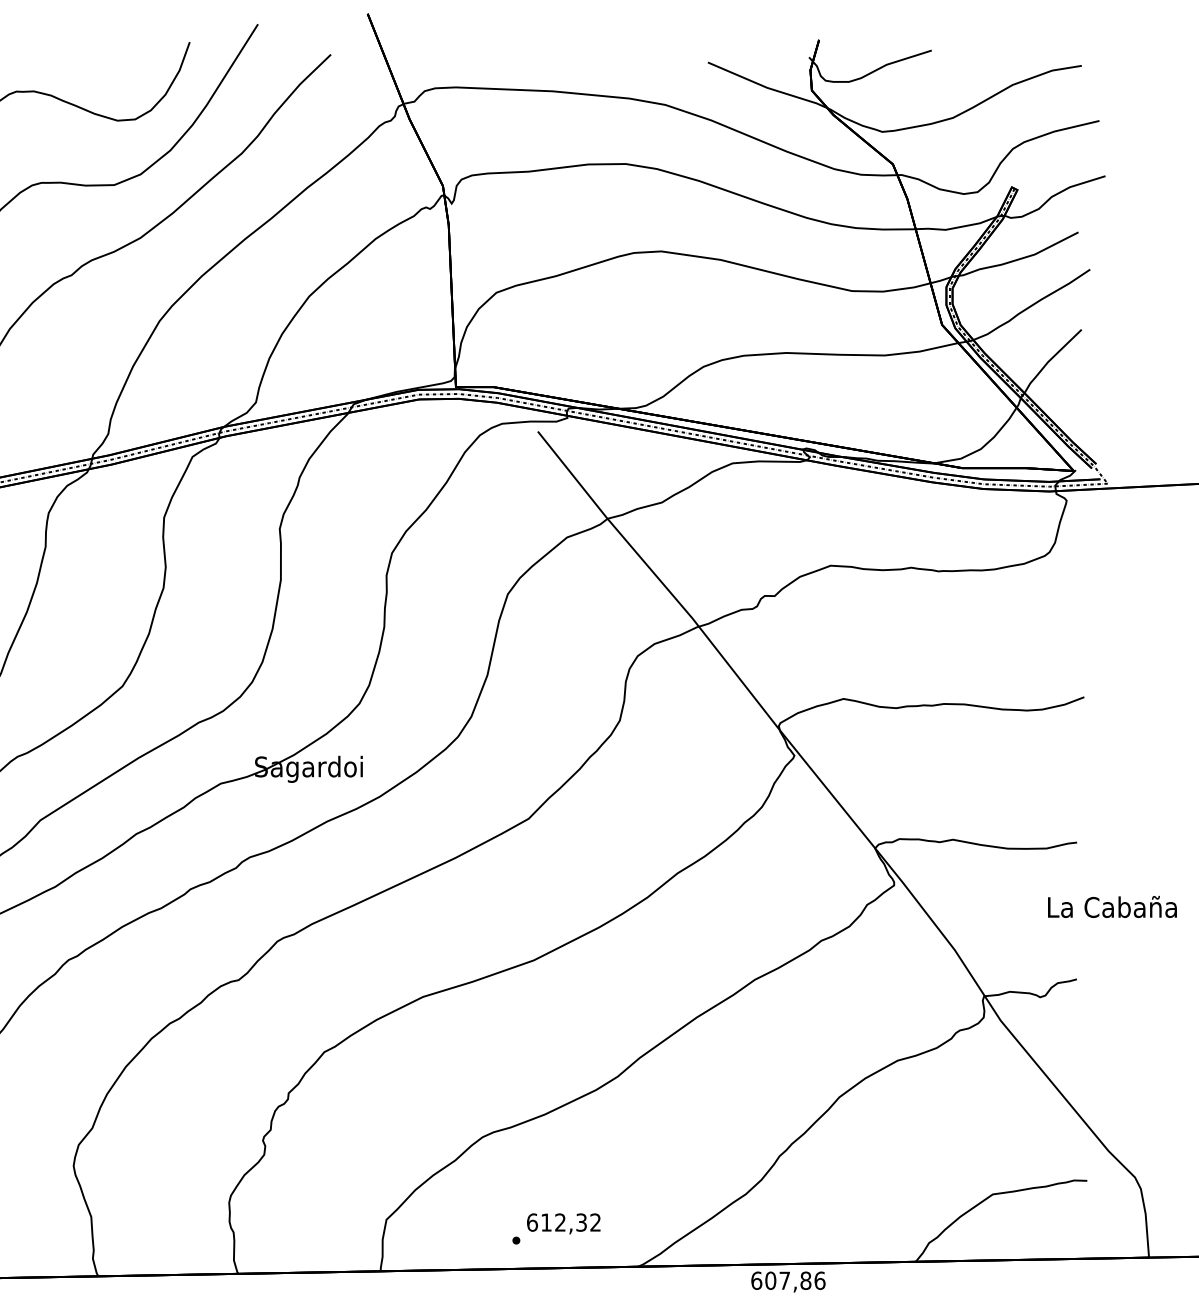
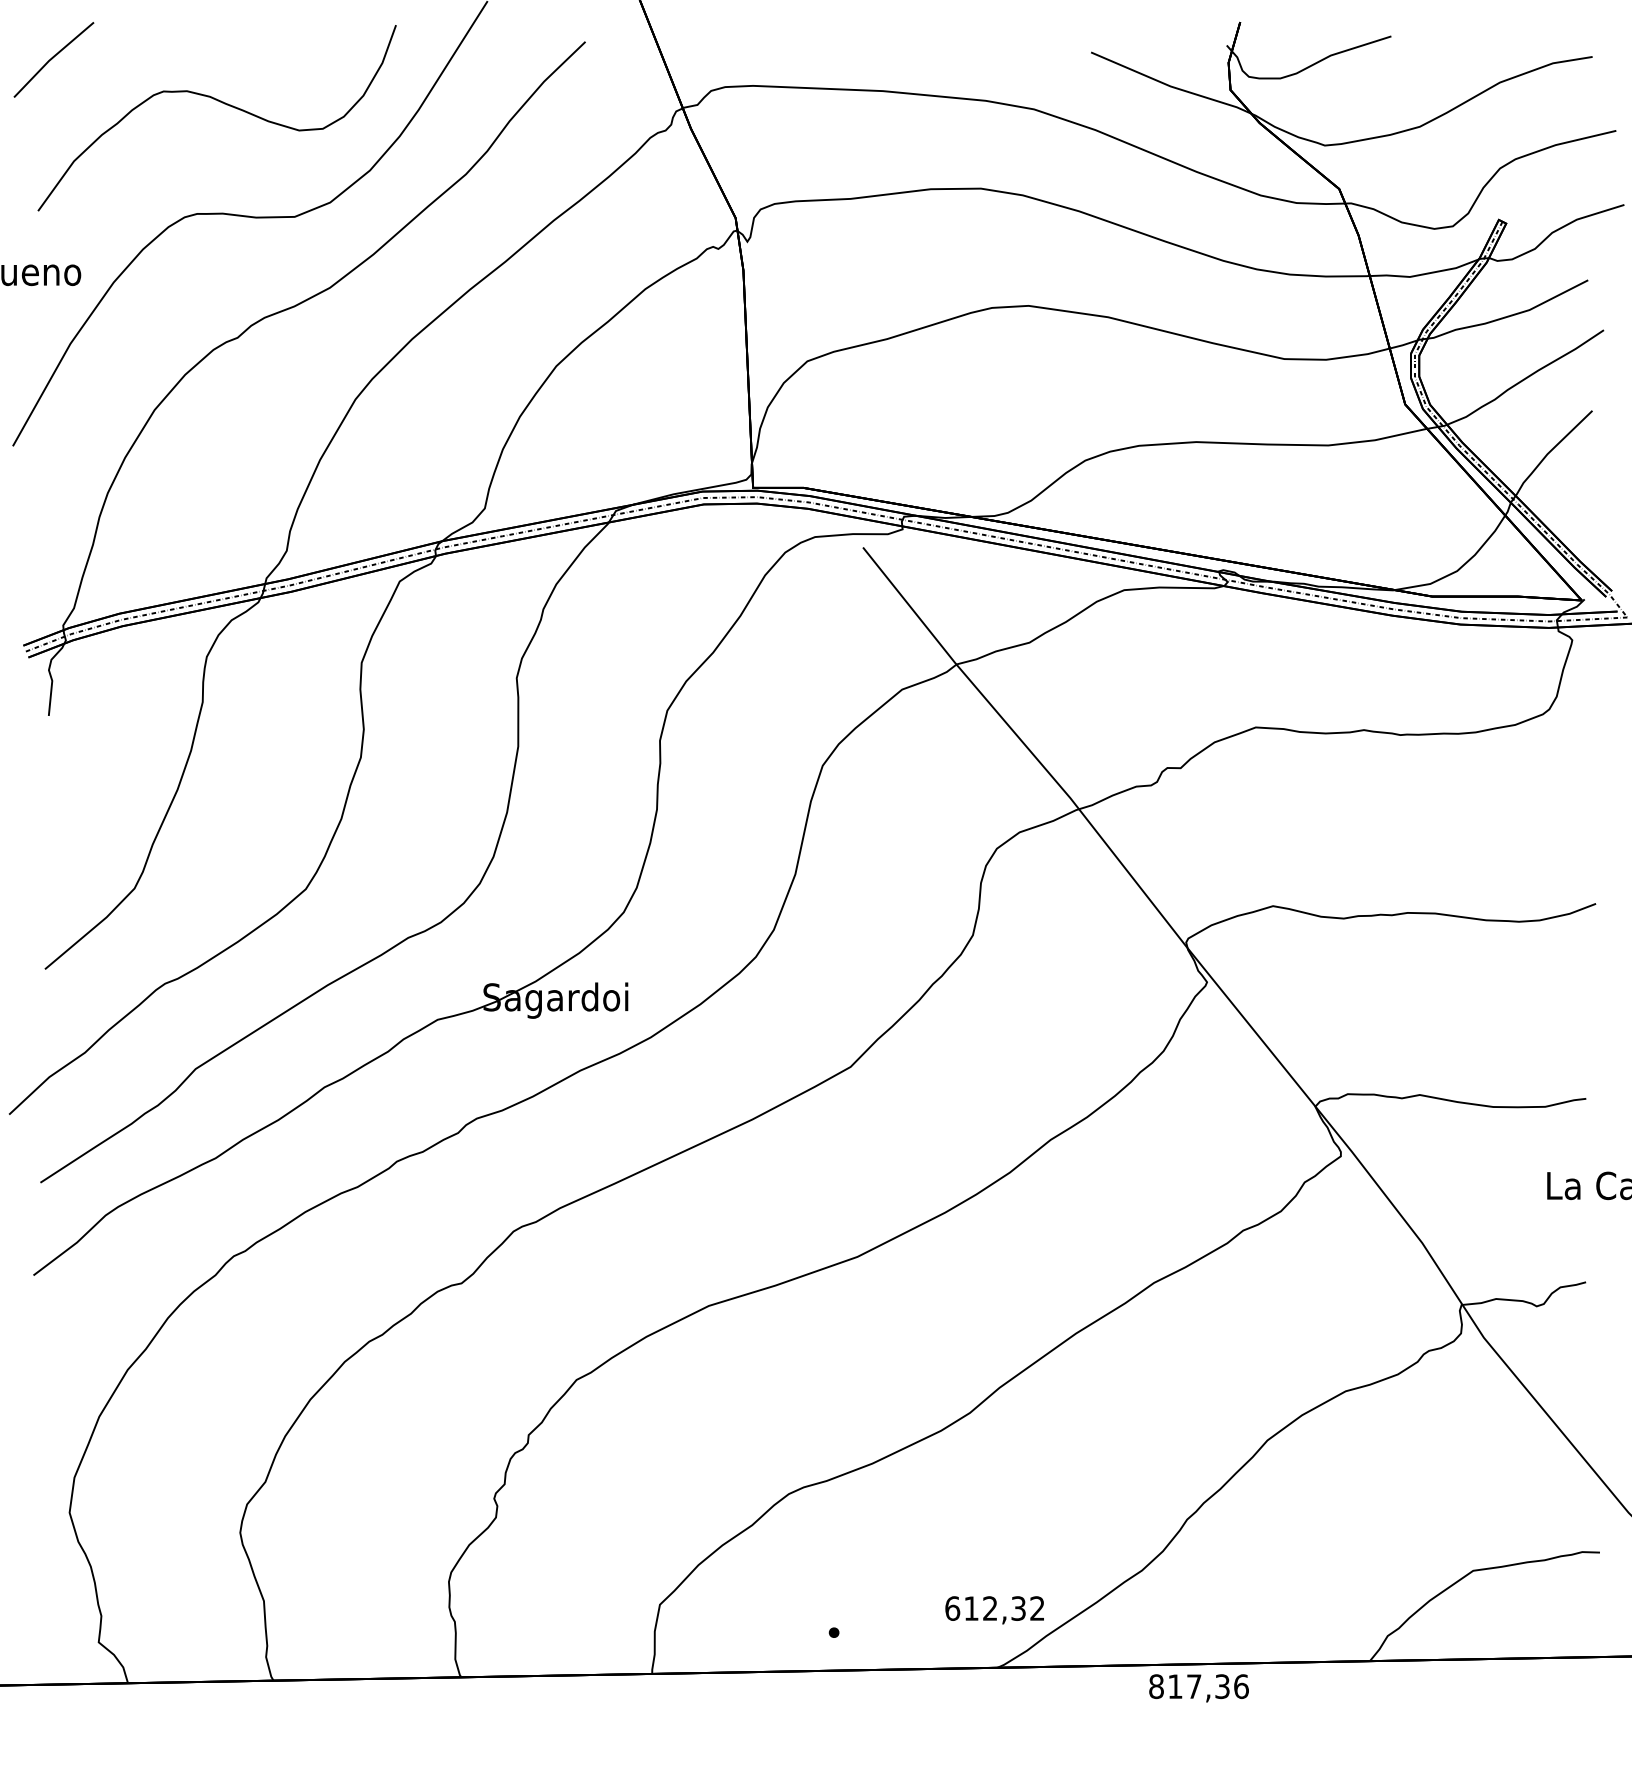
text: (563, 1224) -> (994, 1610), moved
text: (781, 1280) -> (1189, 1686), 607,86 -> 817,36

